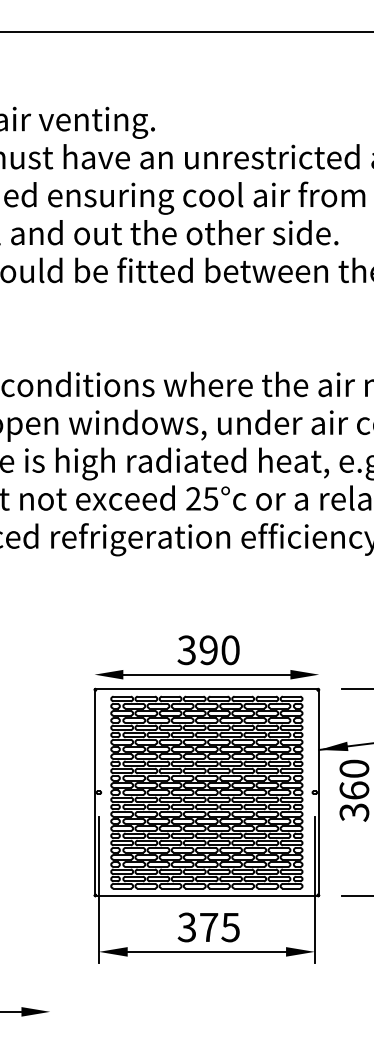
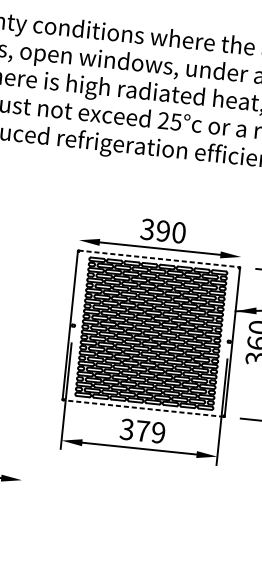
line: (206, 688) -> (158, 258), solid -> dashed
line: (206, 896) -> (143, 408), solid -> dashed
text: (230, 927) -> (158, 432), 375 -> 379

